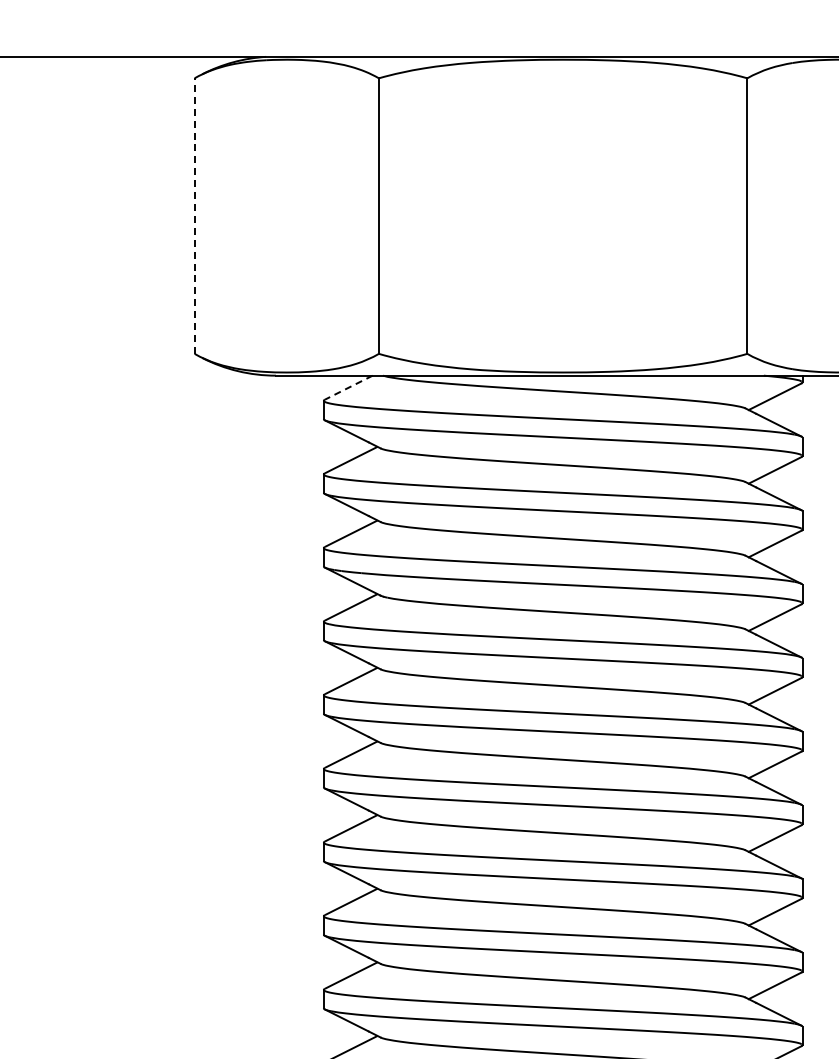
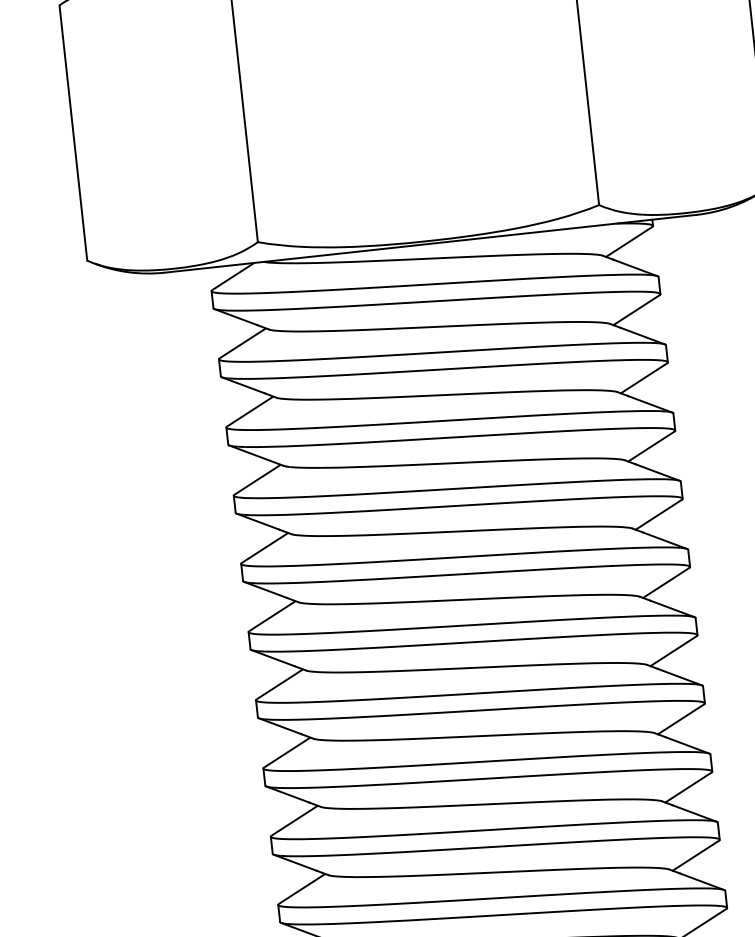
line: (194, 216) -> (73, 133), dashed -> solid
line: (347, 388) -> (232, 277), dashed -> solid

